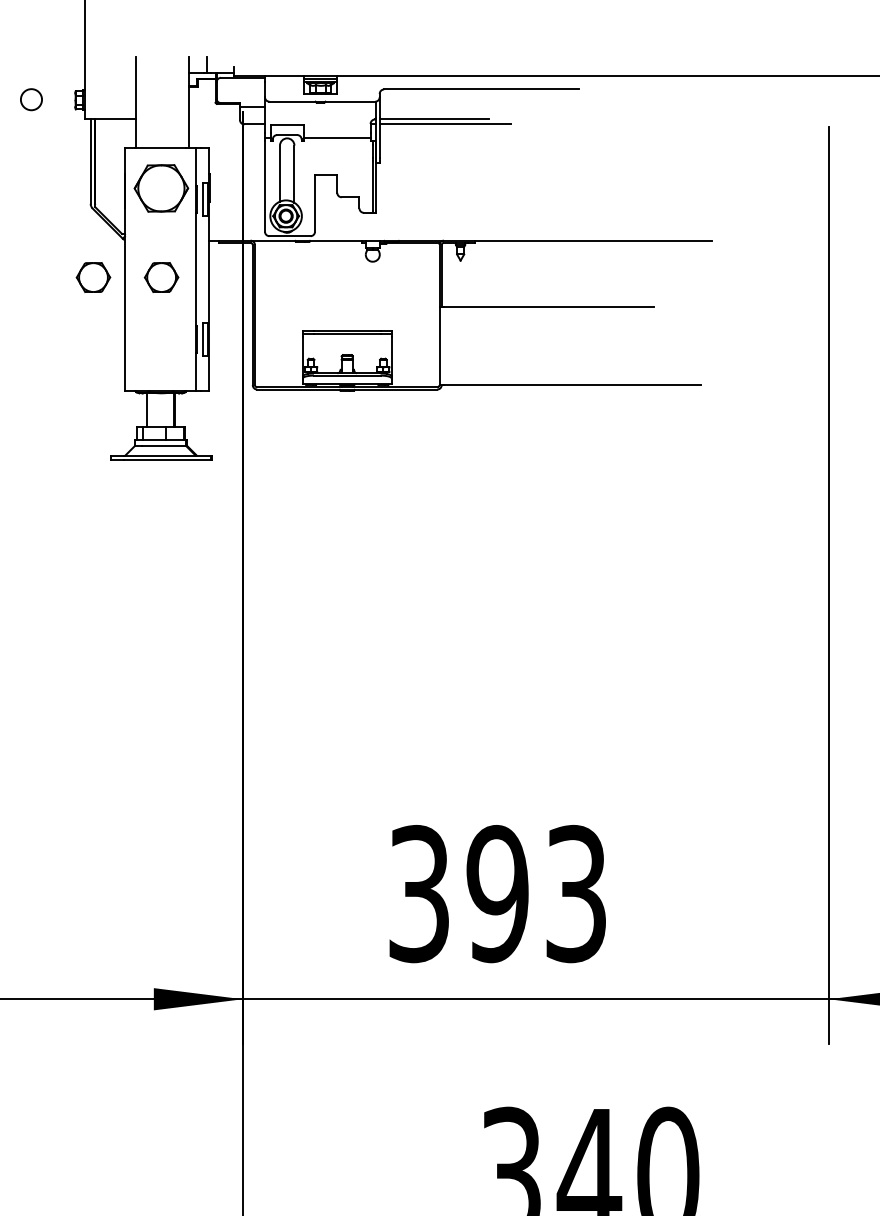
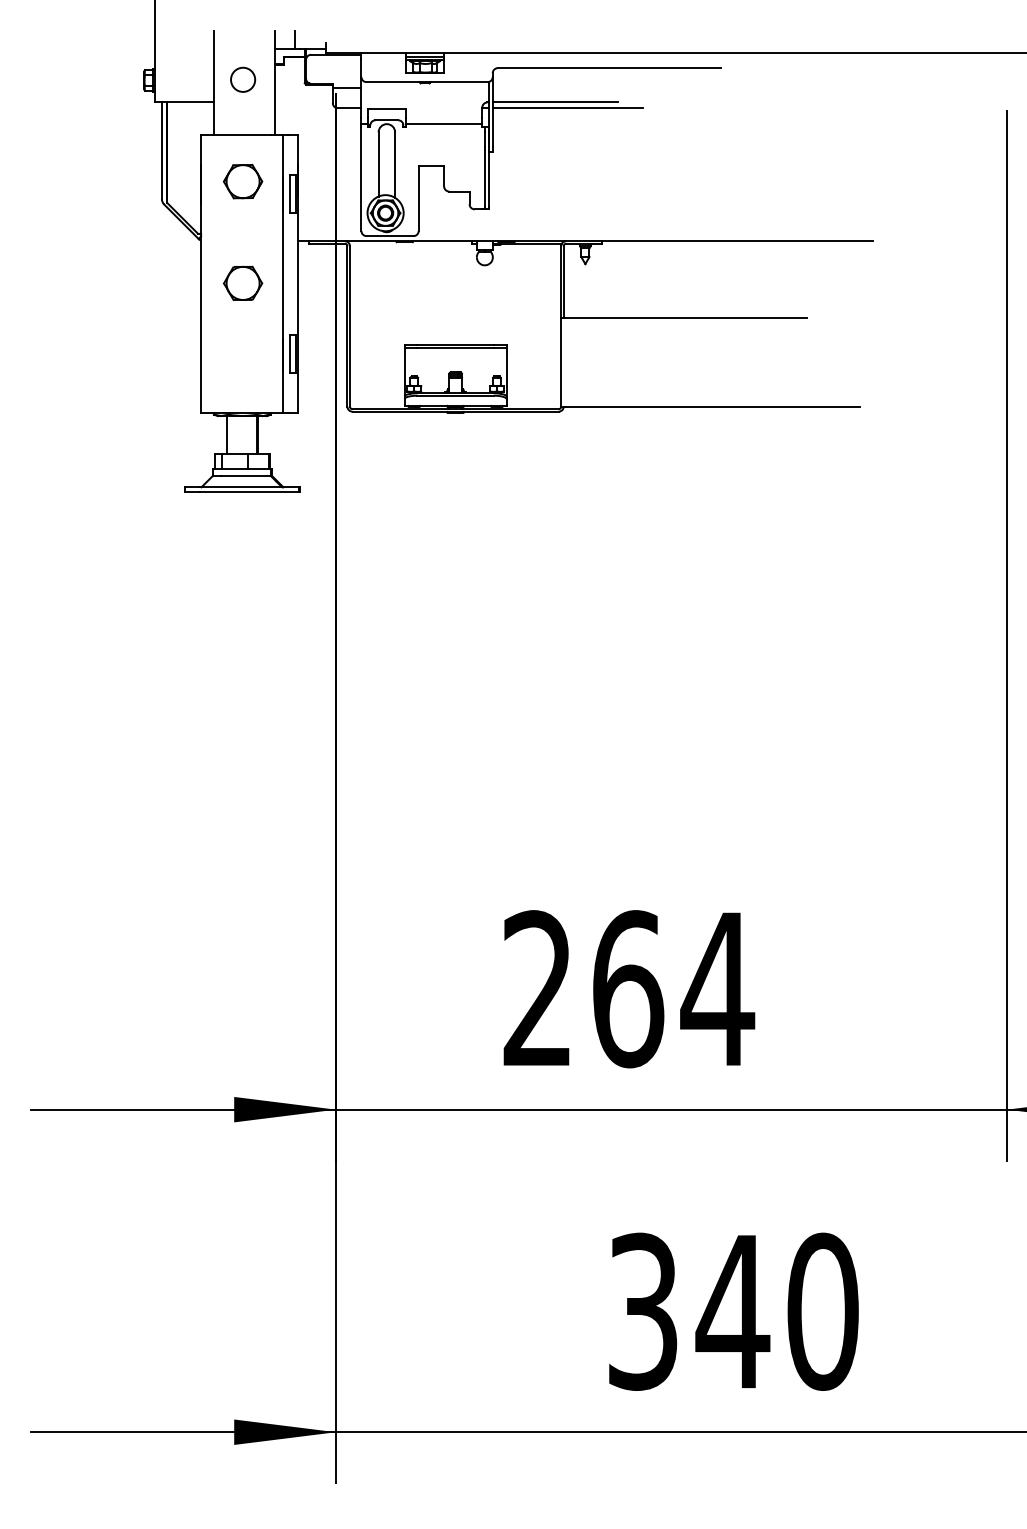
circle: (31, 99) -> (243, 79), moved
part: (161, 188) -> (243, 181), size x0.62
part: (93, 276) -> (165, 282), removed
text: (499, 894) -> (629, 989), 393 -> 264

